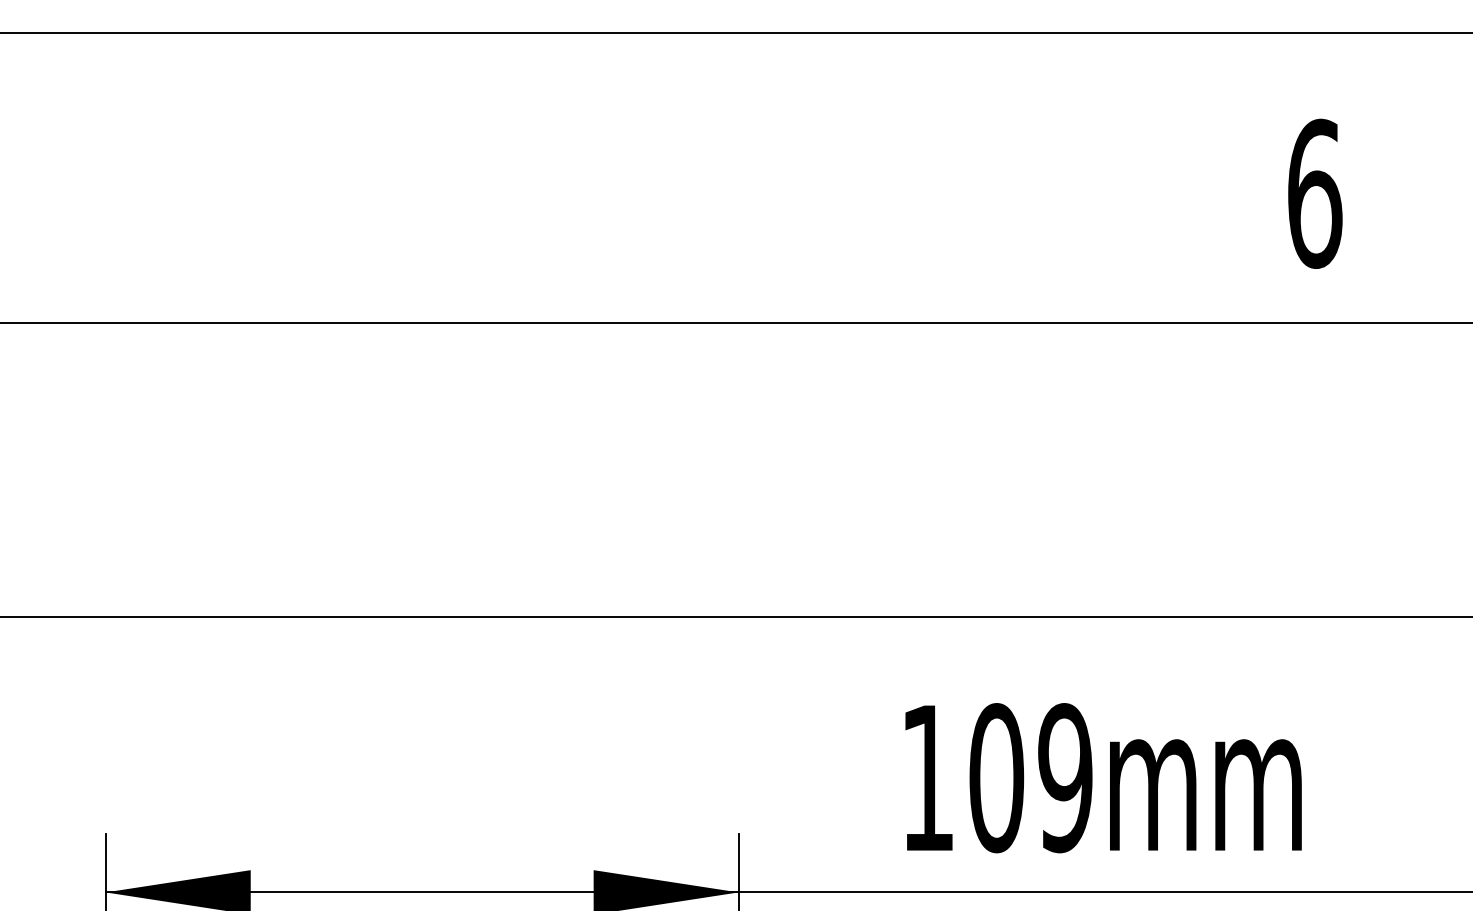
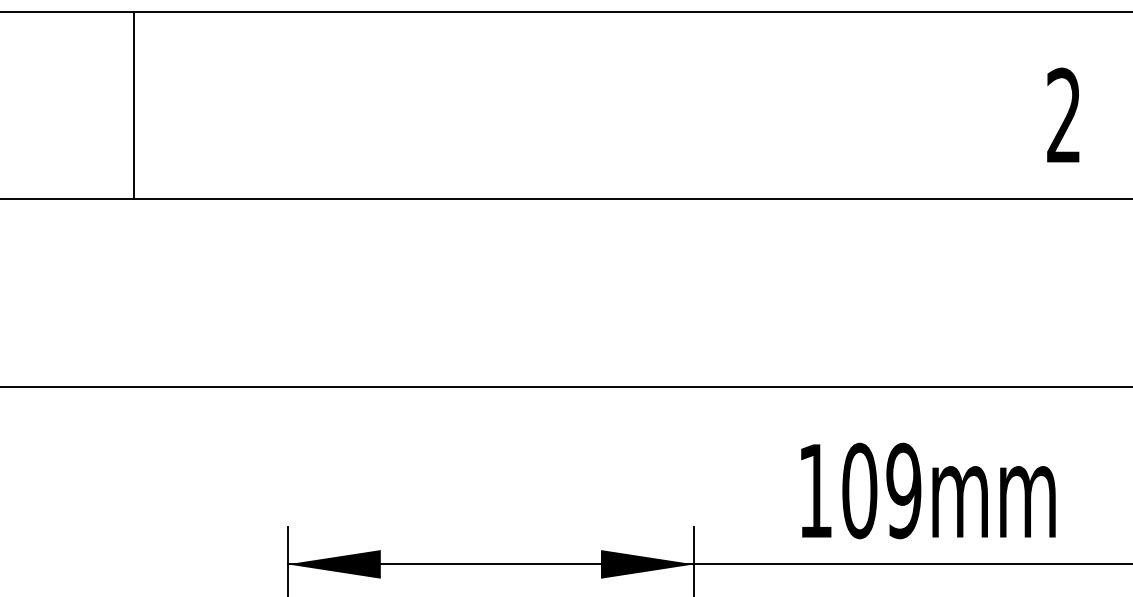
text: (1315, 193) -> (1064, 115), 6 -> 2

